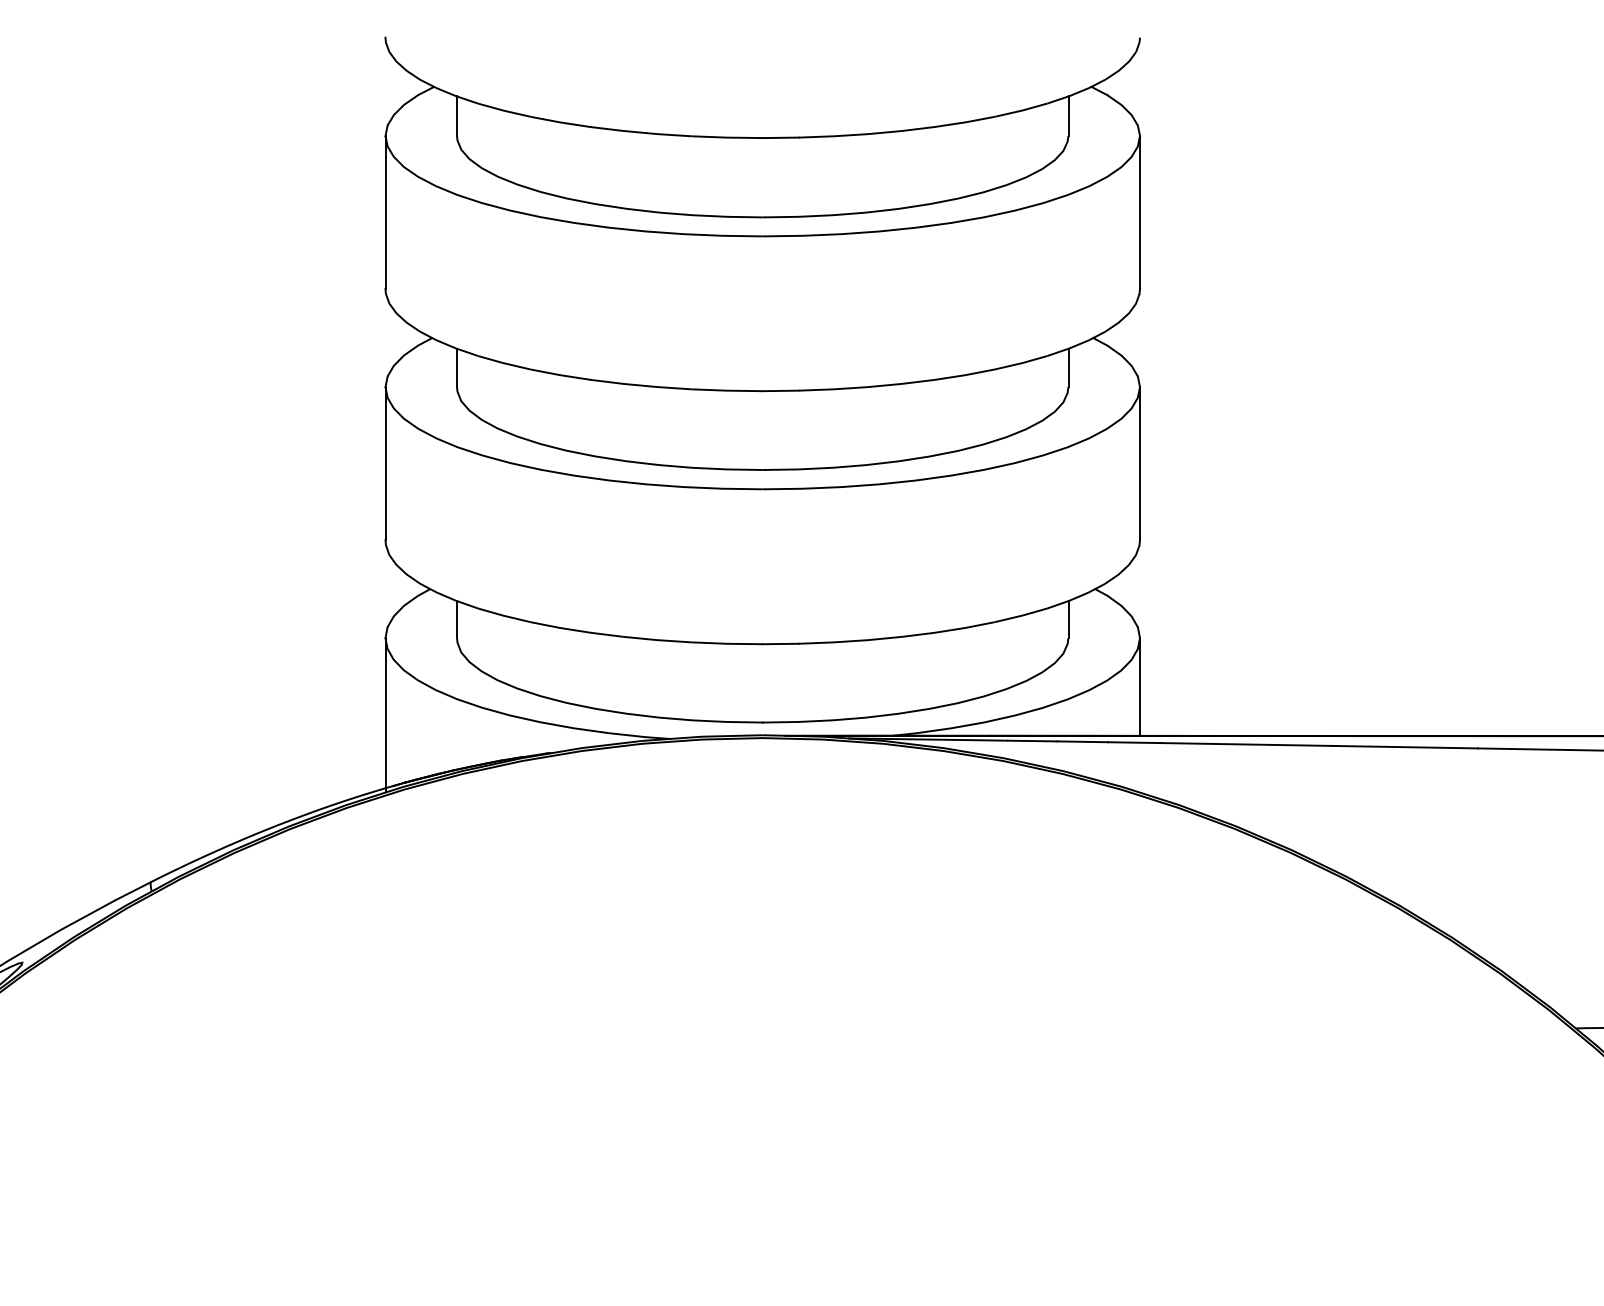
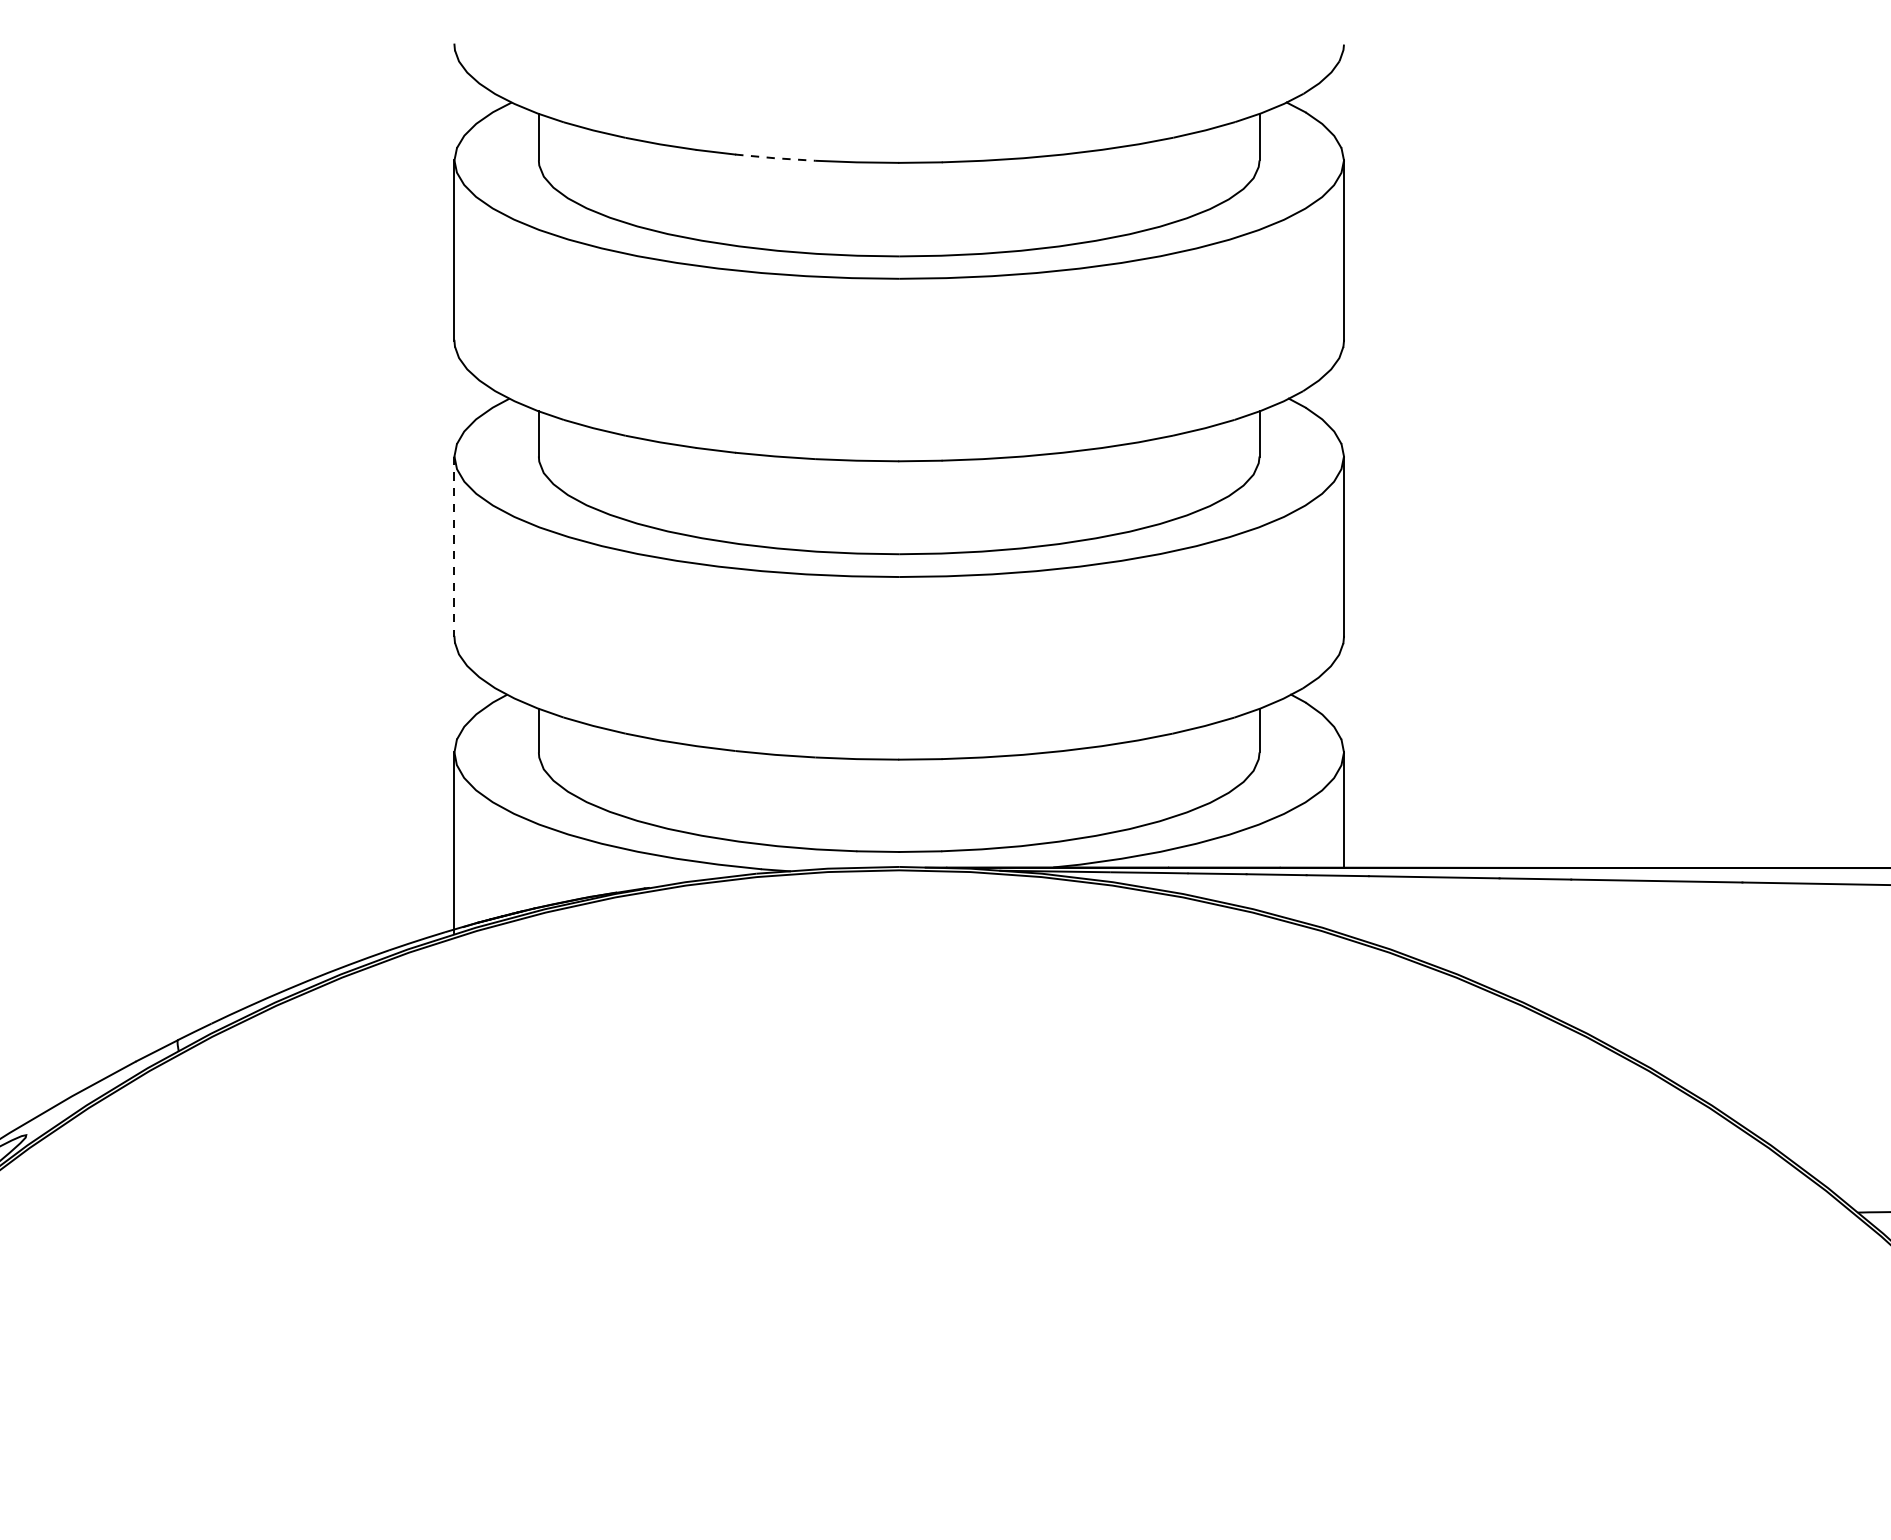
line: (657, 134) -> (775, 158), solid -> dashed
line: (385, 464) -> (454, 547), solid -> dashed

